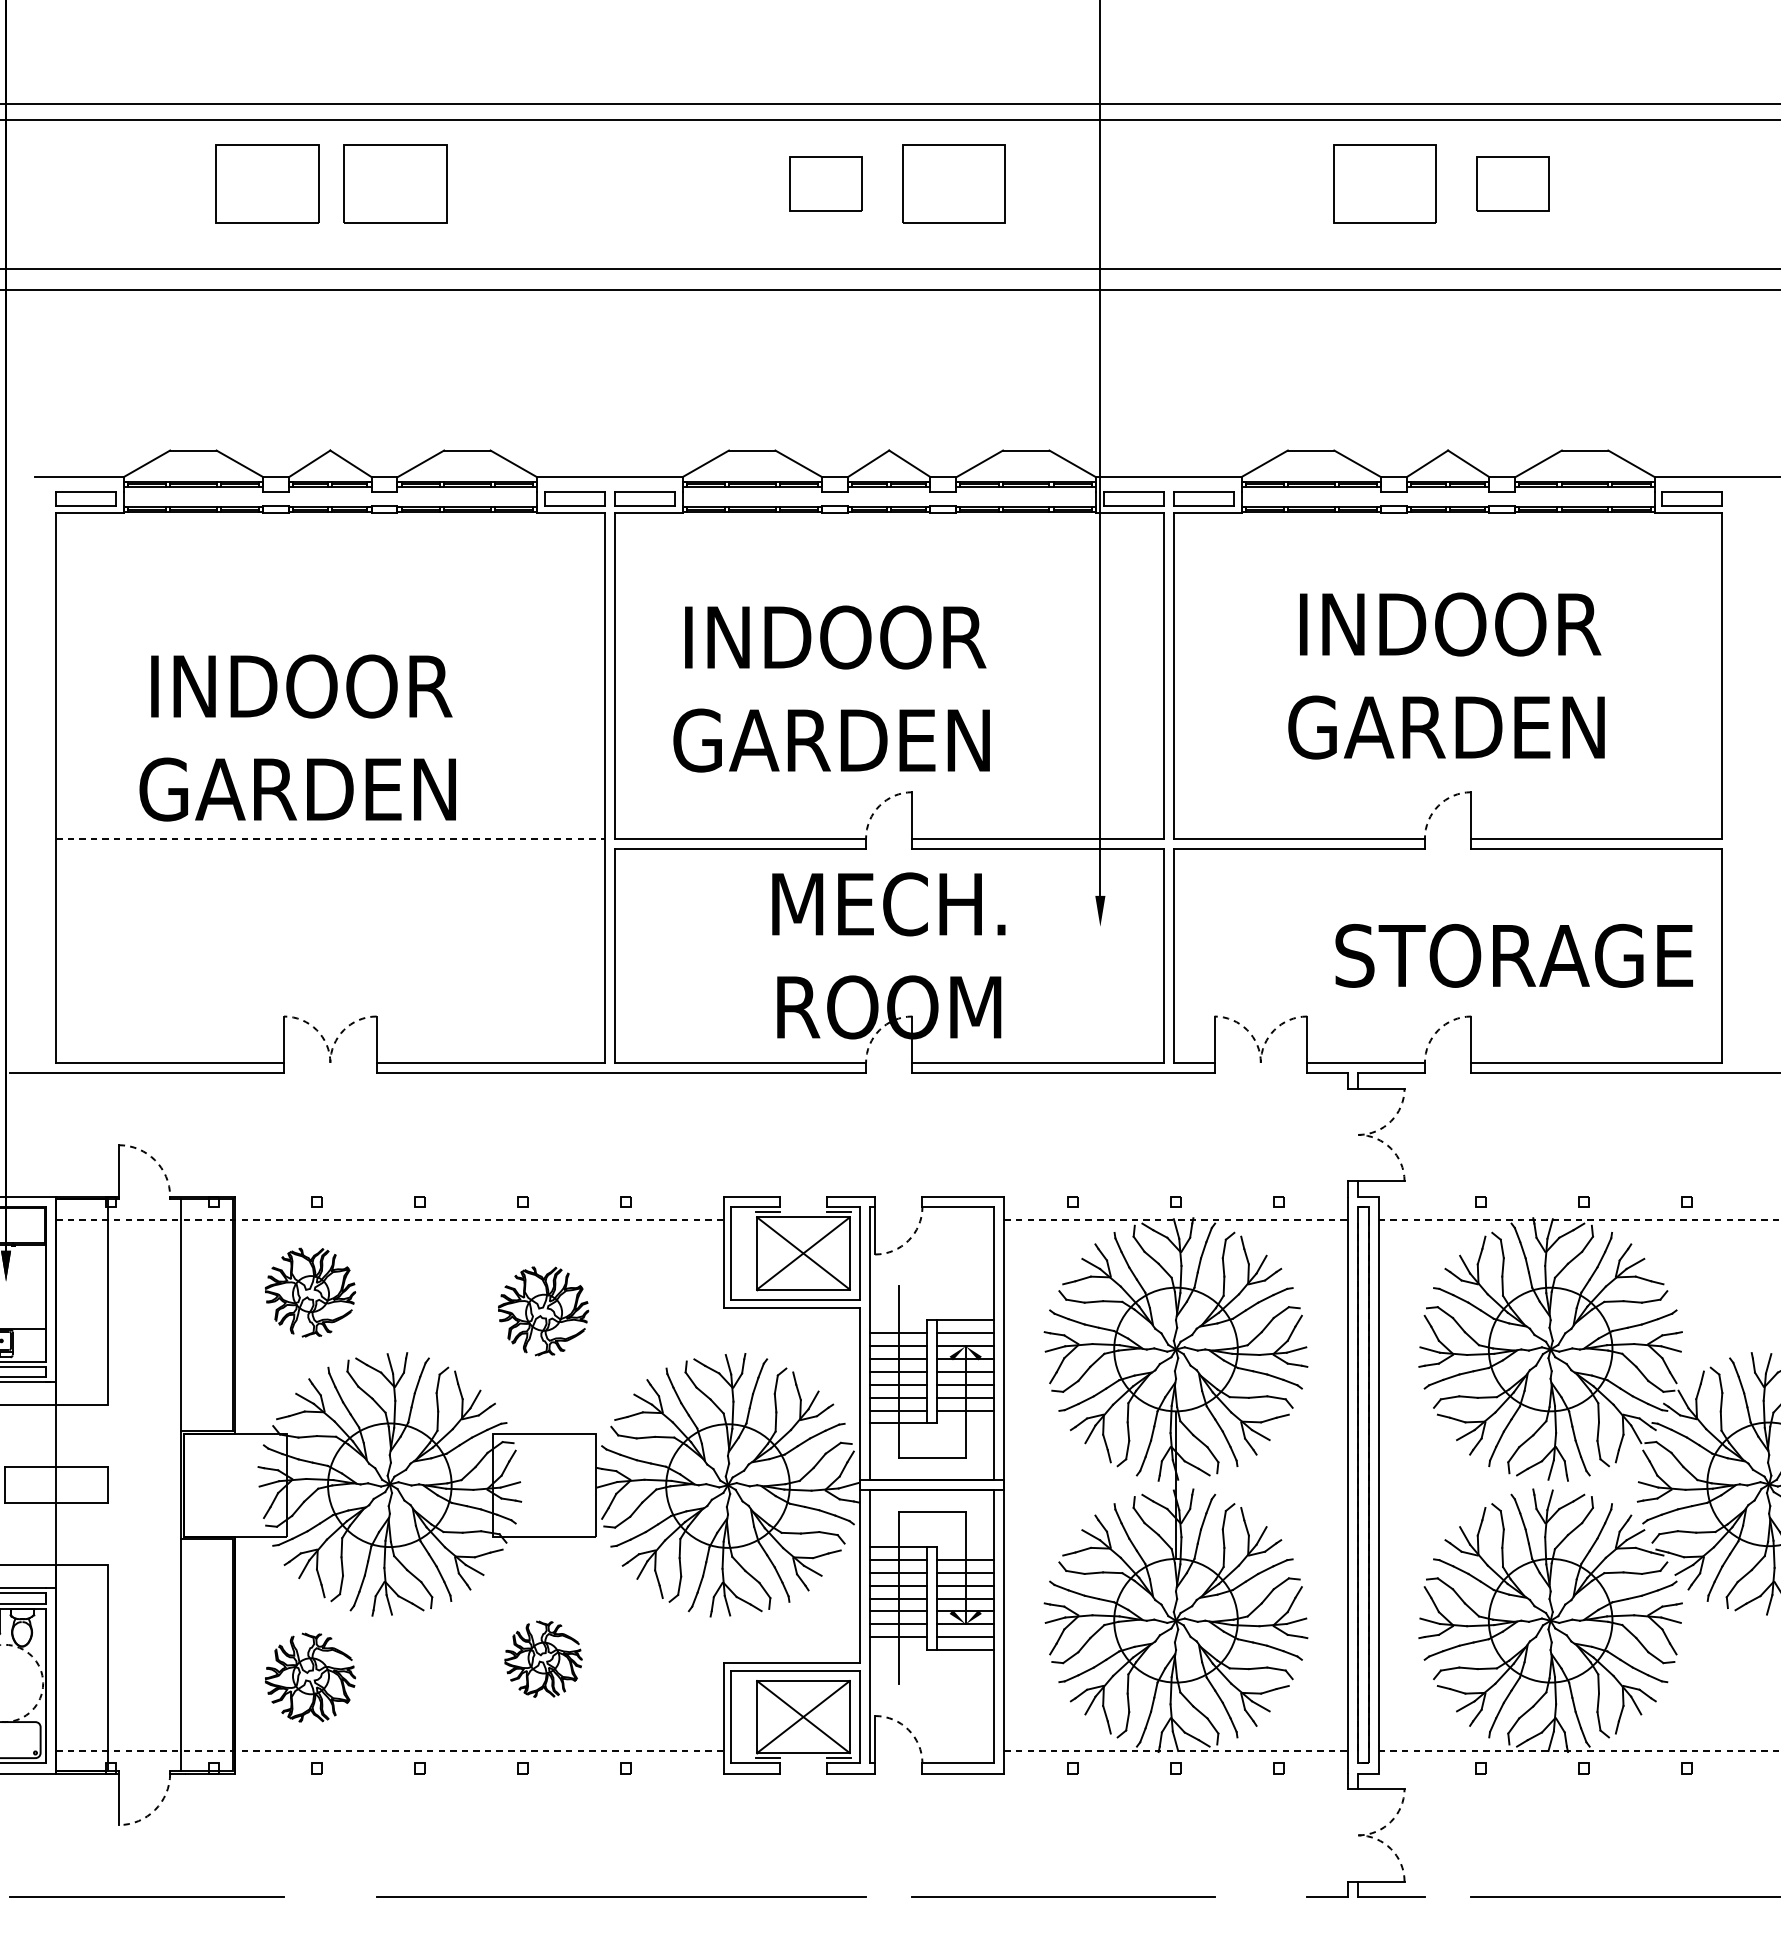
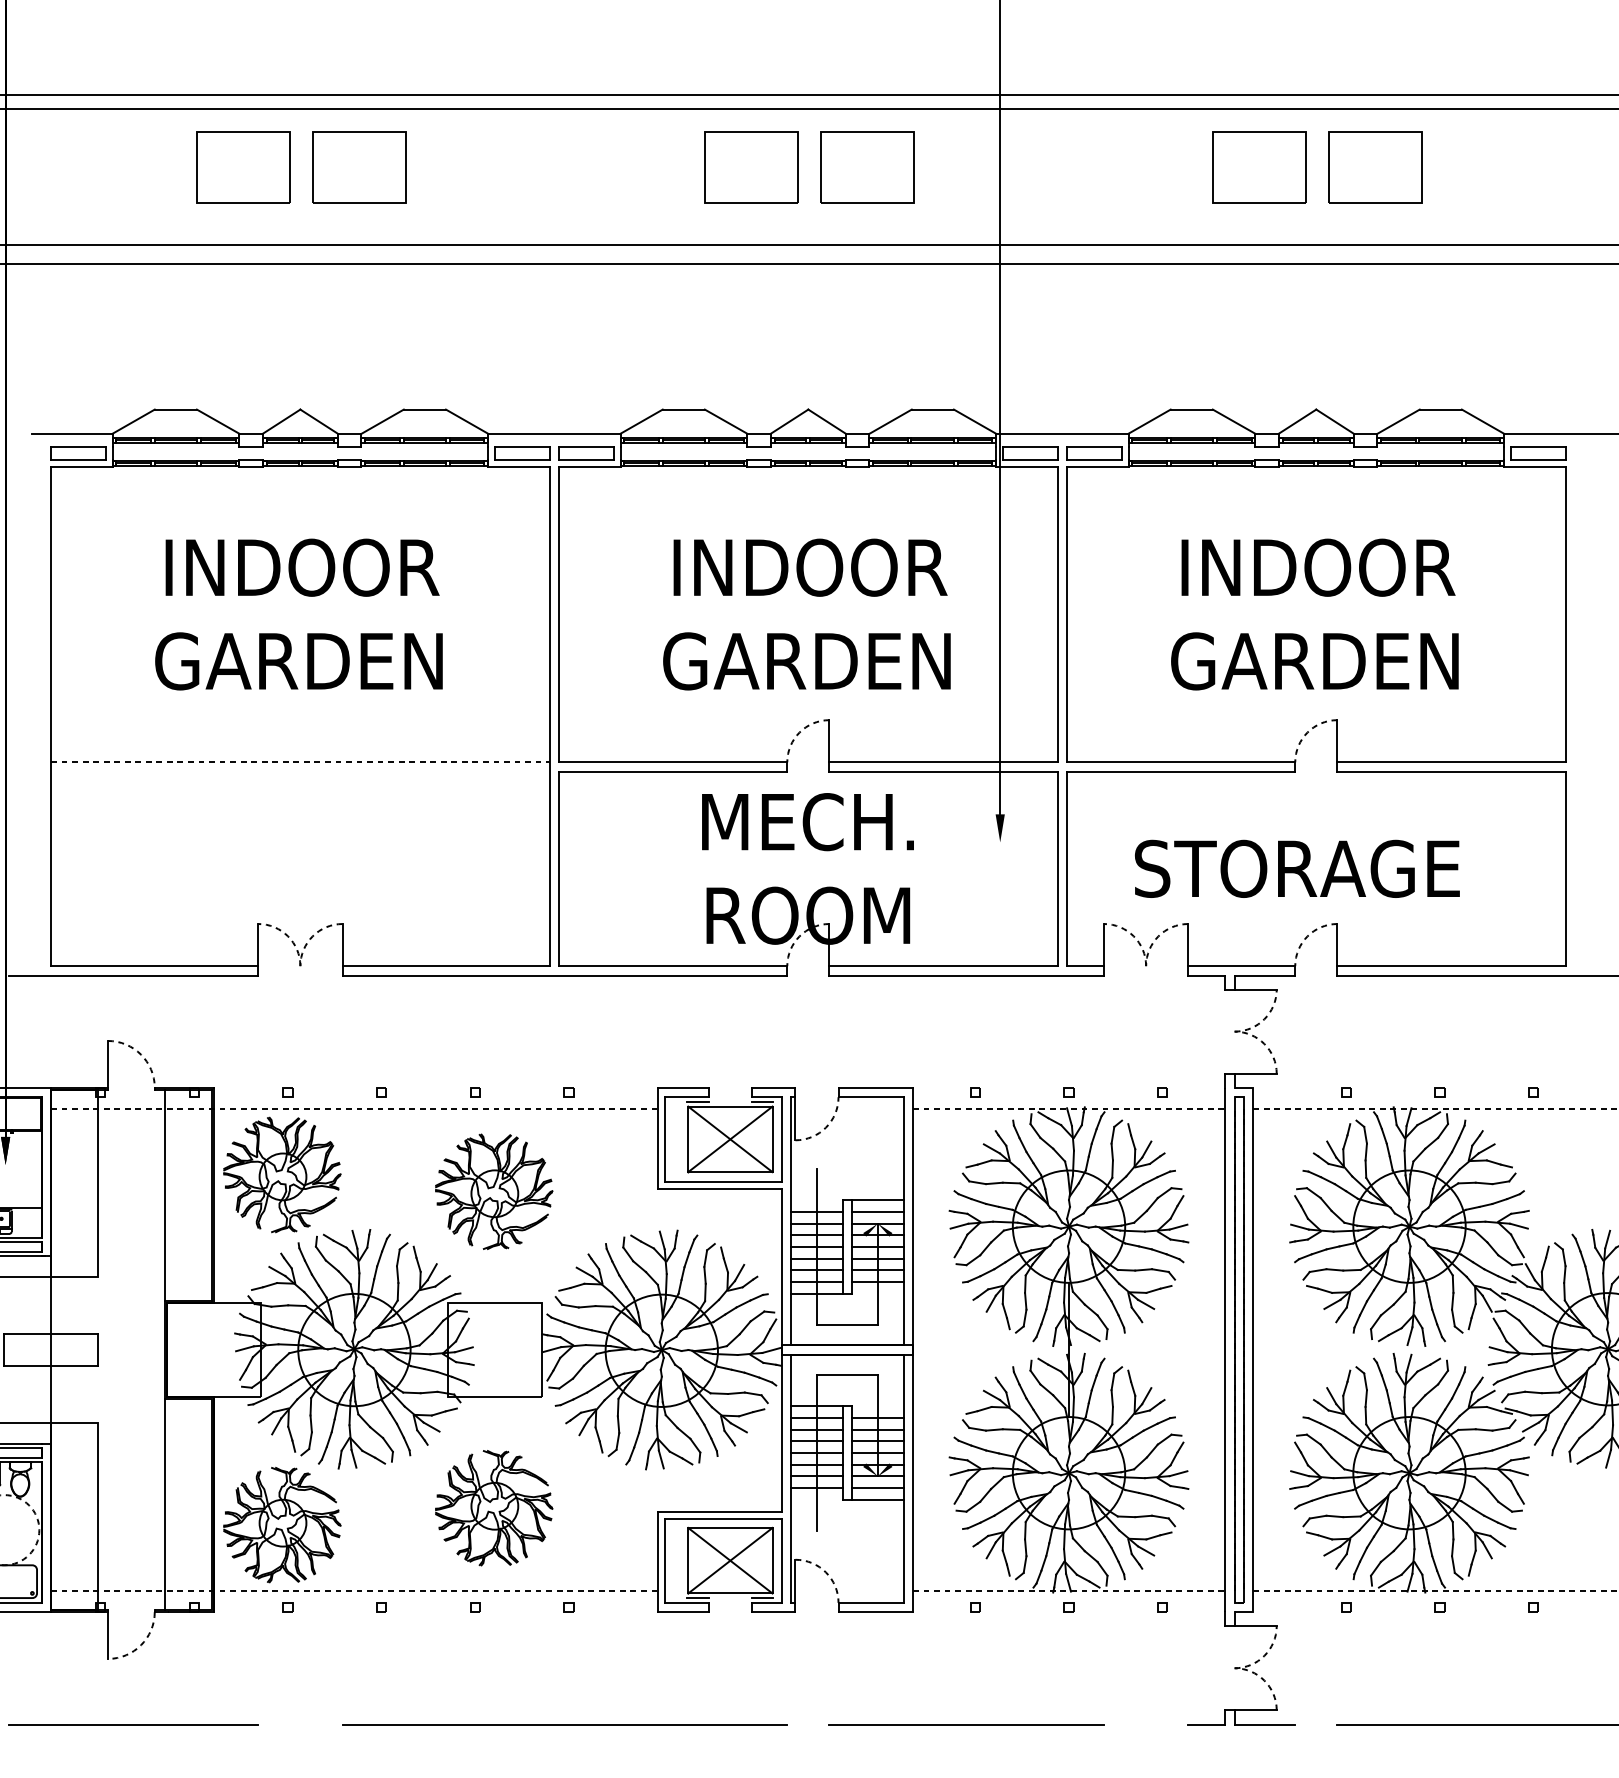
part: (825, 183) -> (750, 166), size x1.43
part: (1512, 183) -> (1374, 166), size x1.43
text: (831, 688) -> (806, 614), moved
text: (297, 737) -> (298, 614), moved
text: (1513, 955) -> (1296, 868), moved
part: (310, 1292) -> (282, 1174), size x1.43
part: (543, 1311) -> (494, 1192), size x1.43
part: (543, 1659) -> (494, 1508), size x1.67
part: (310, 1677) -> (282, 1524), size x1.43

